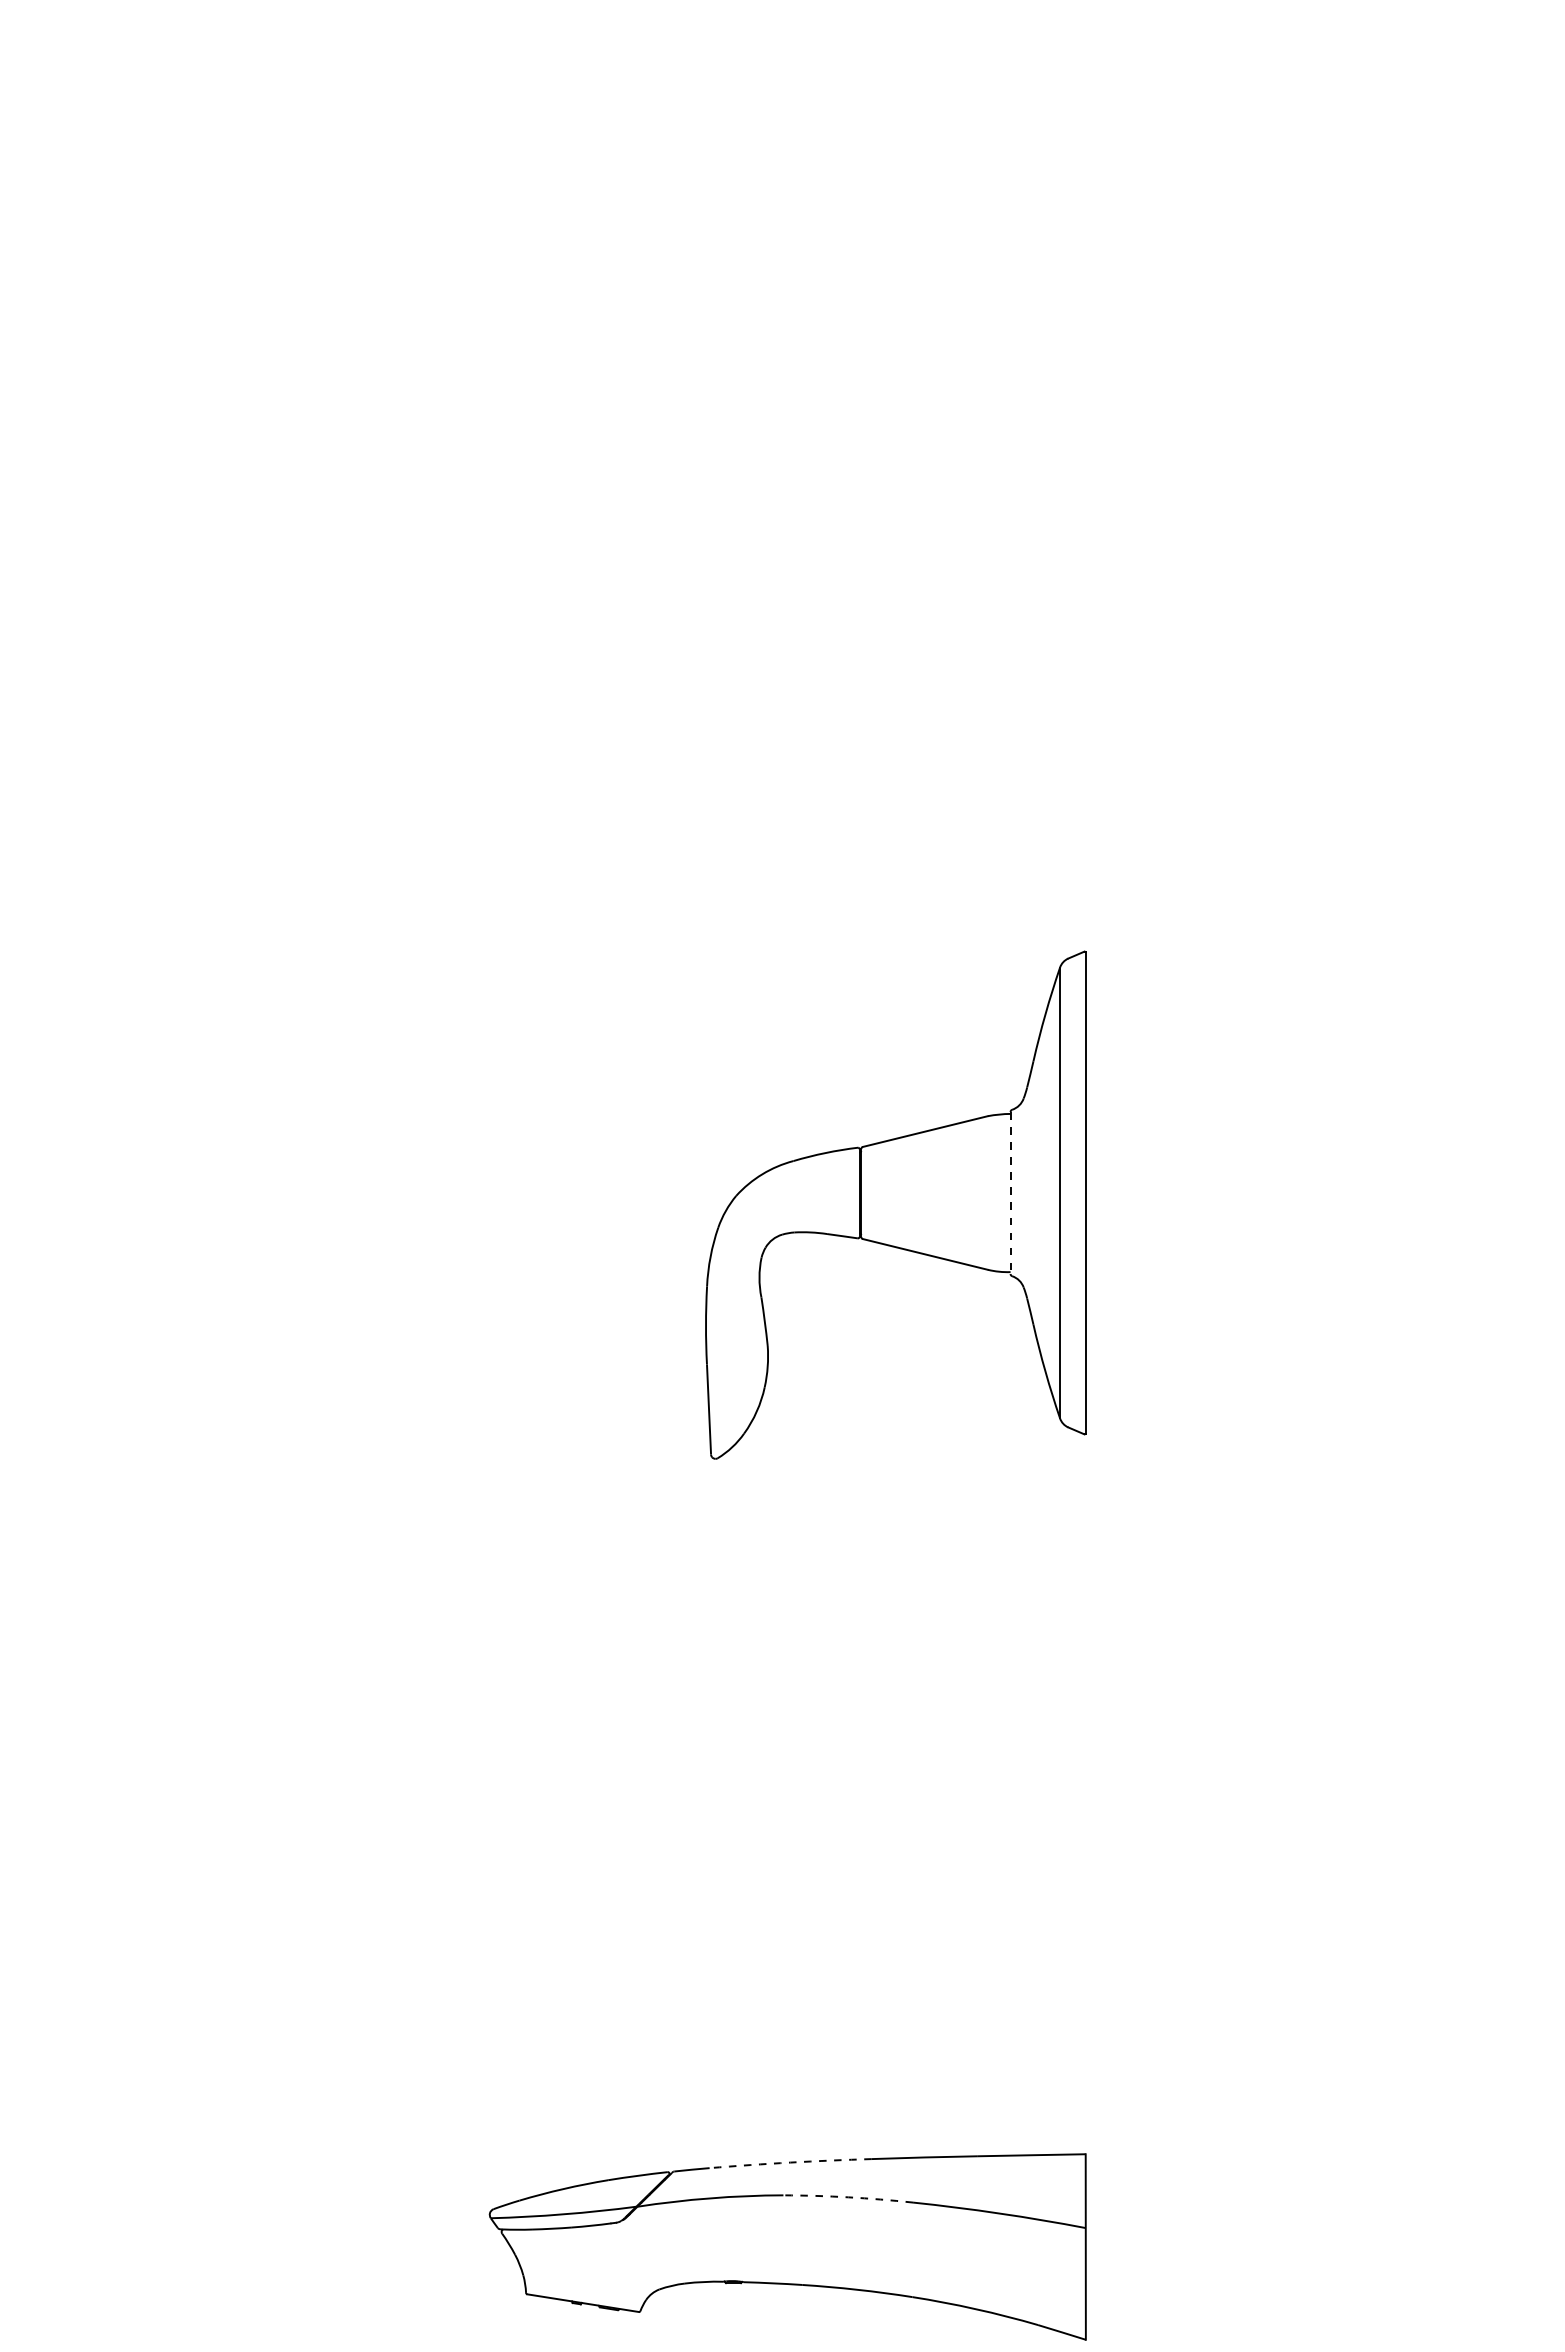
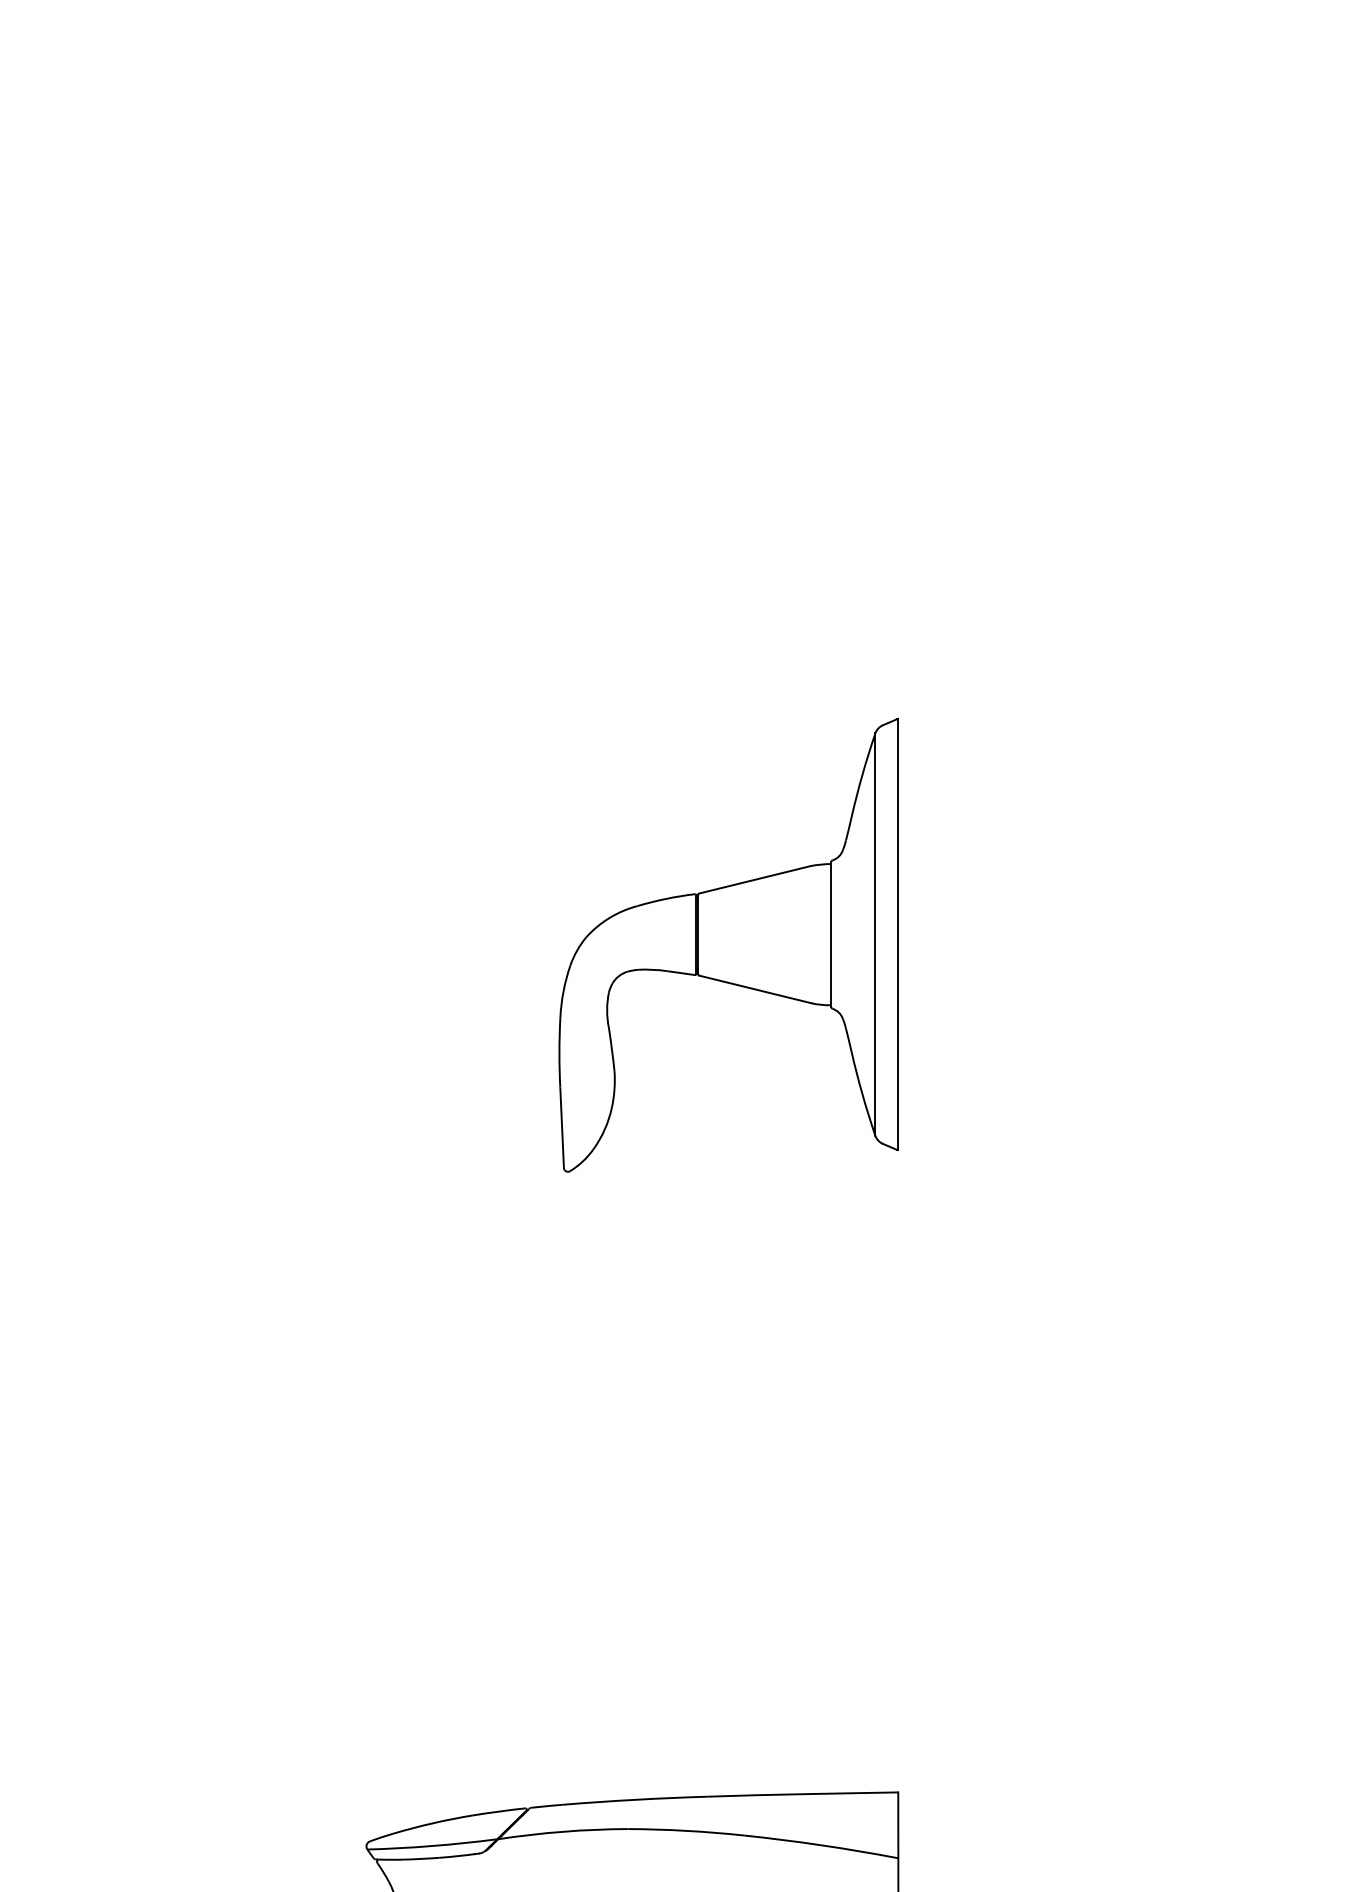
line: (1010, 1193) -> (831, 935), dashed -> solid
arc: (790, 2162) -> (634, 1799), dashed -> solid
arc: (848, 2197) -> (686, 1831), dashed -> solid

